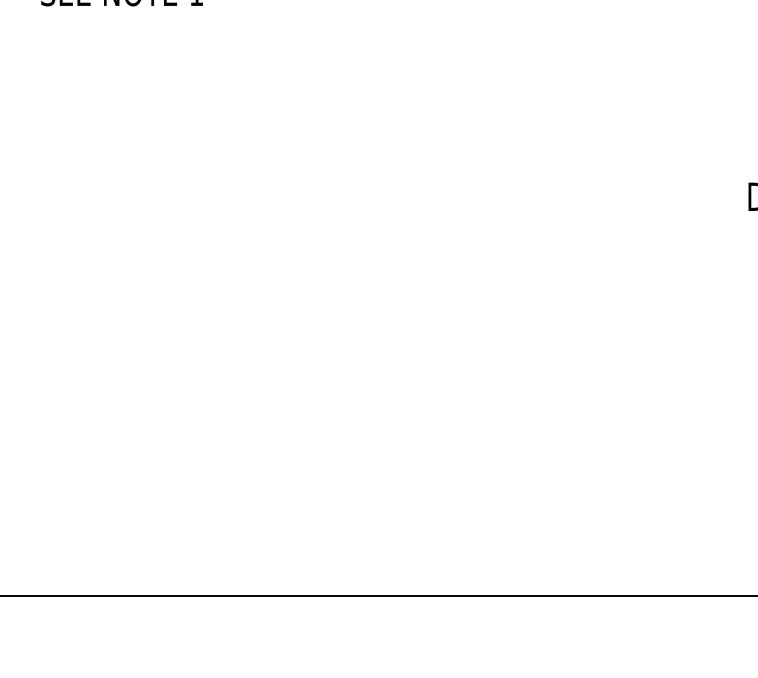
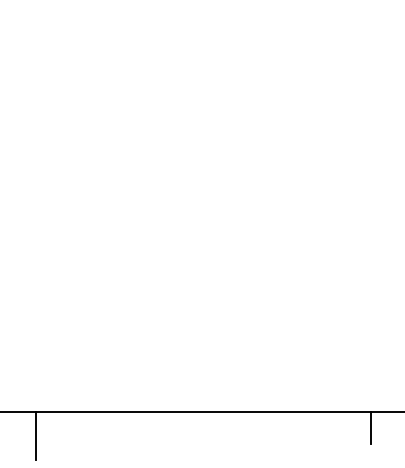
line: (500, 618) -> (371, 427), added
line: (24, 630) -> (35, 436), added

